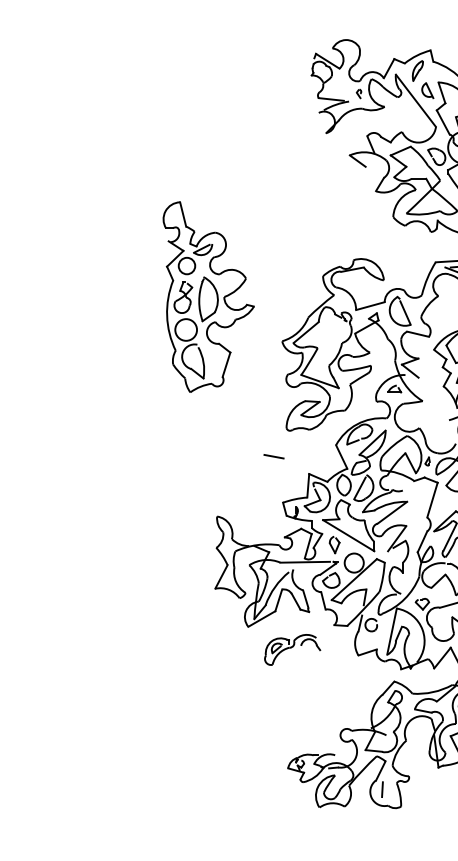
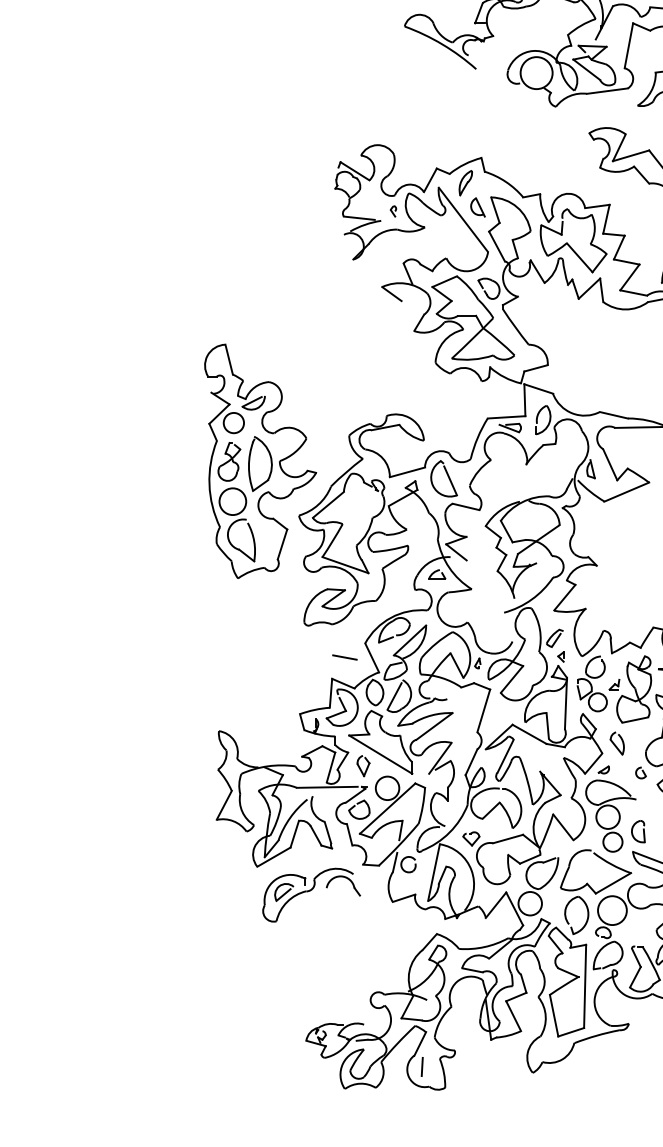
part: (208, 296) -> (260, 460), moved
line: (273, 456) -> (344, 657), moved
part: (292, 649) -> (311, 894), size x1.43

